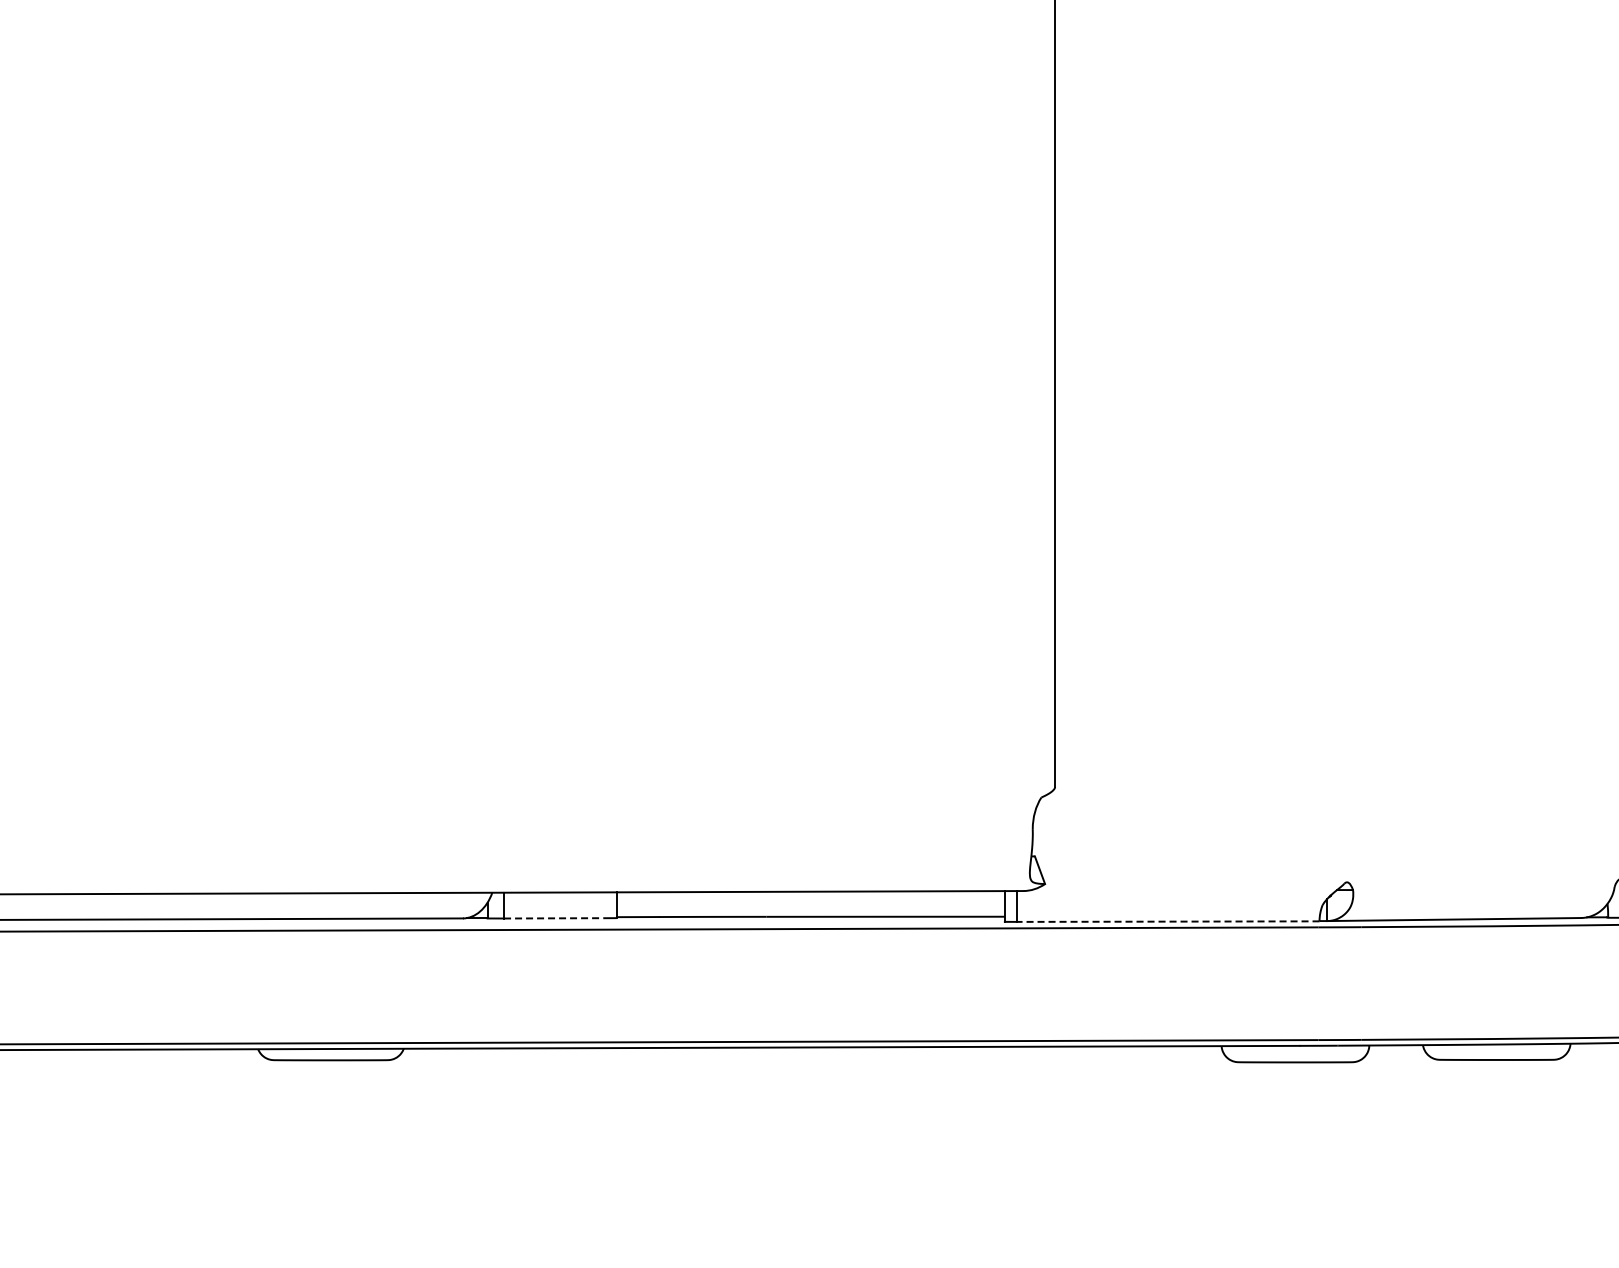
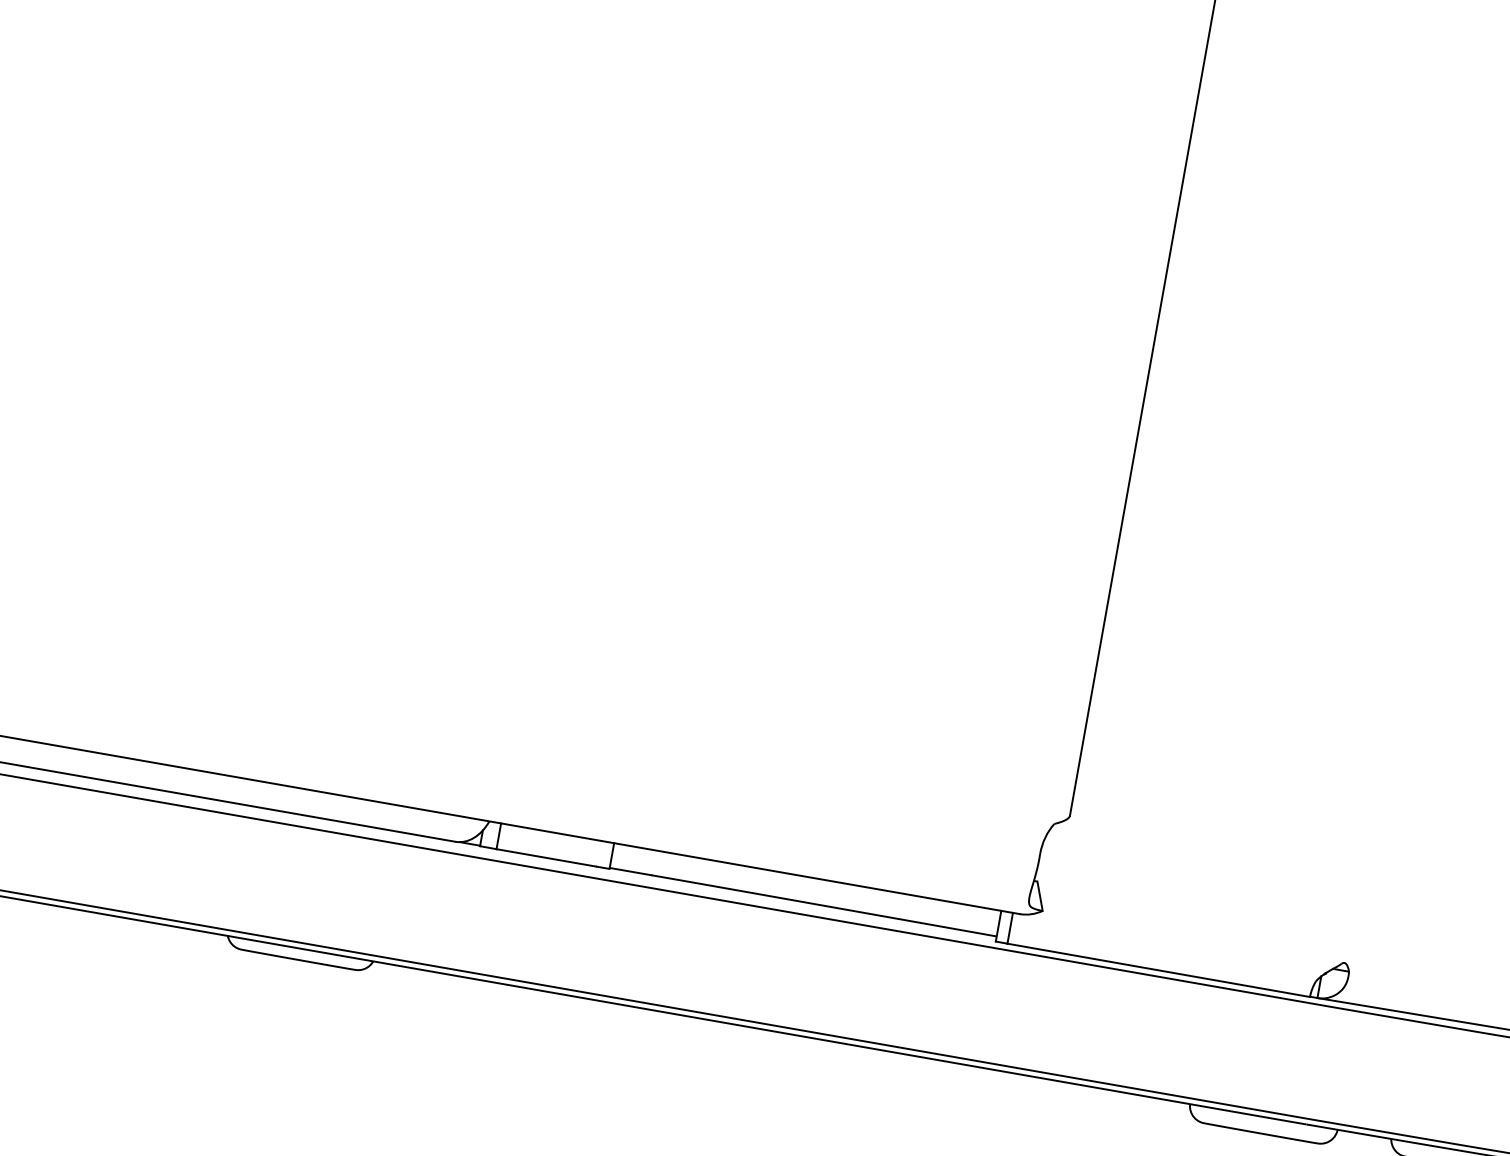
line: (553, 918) -> (545, 857), dashed -> solid
line: (1168, 921) -> (1159, 970), dashed -> solid

